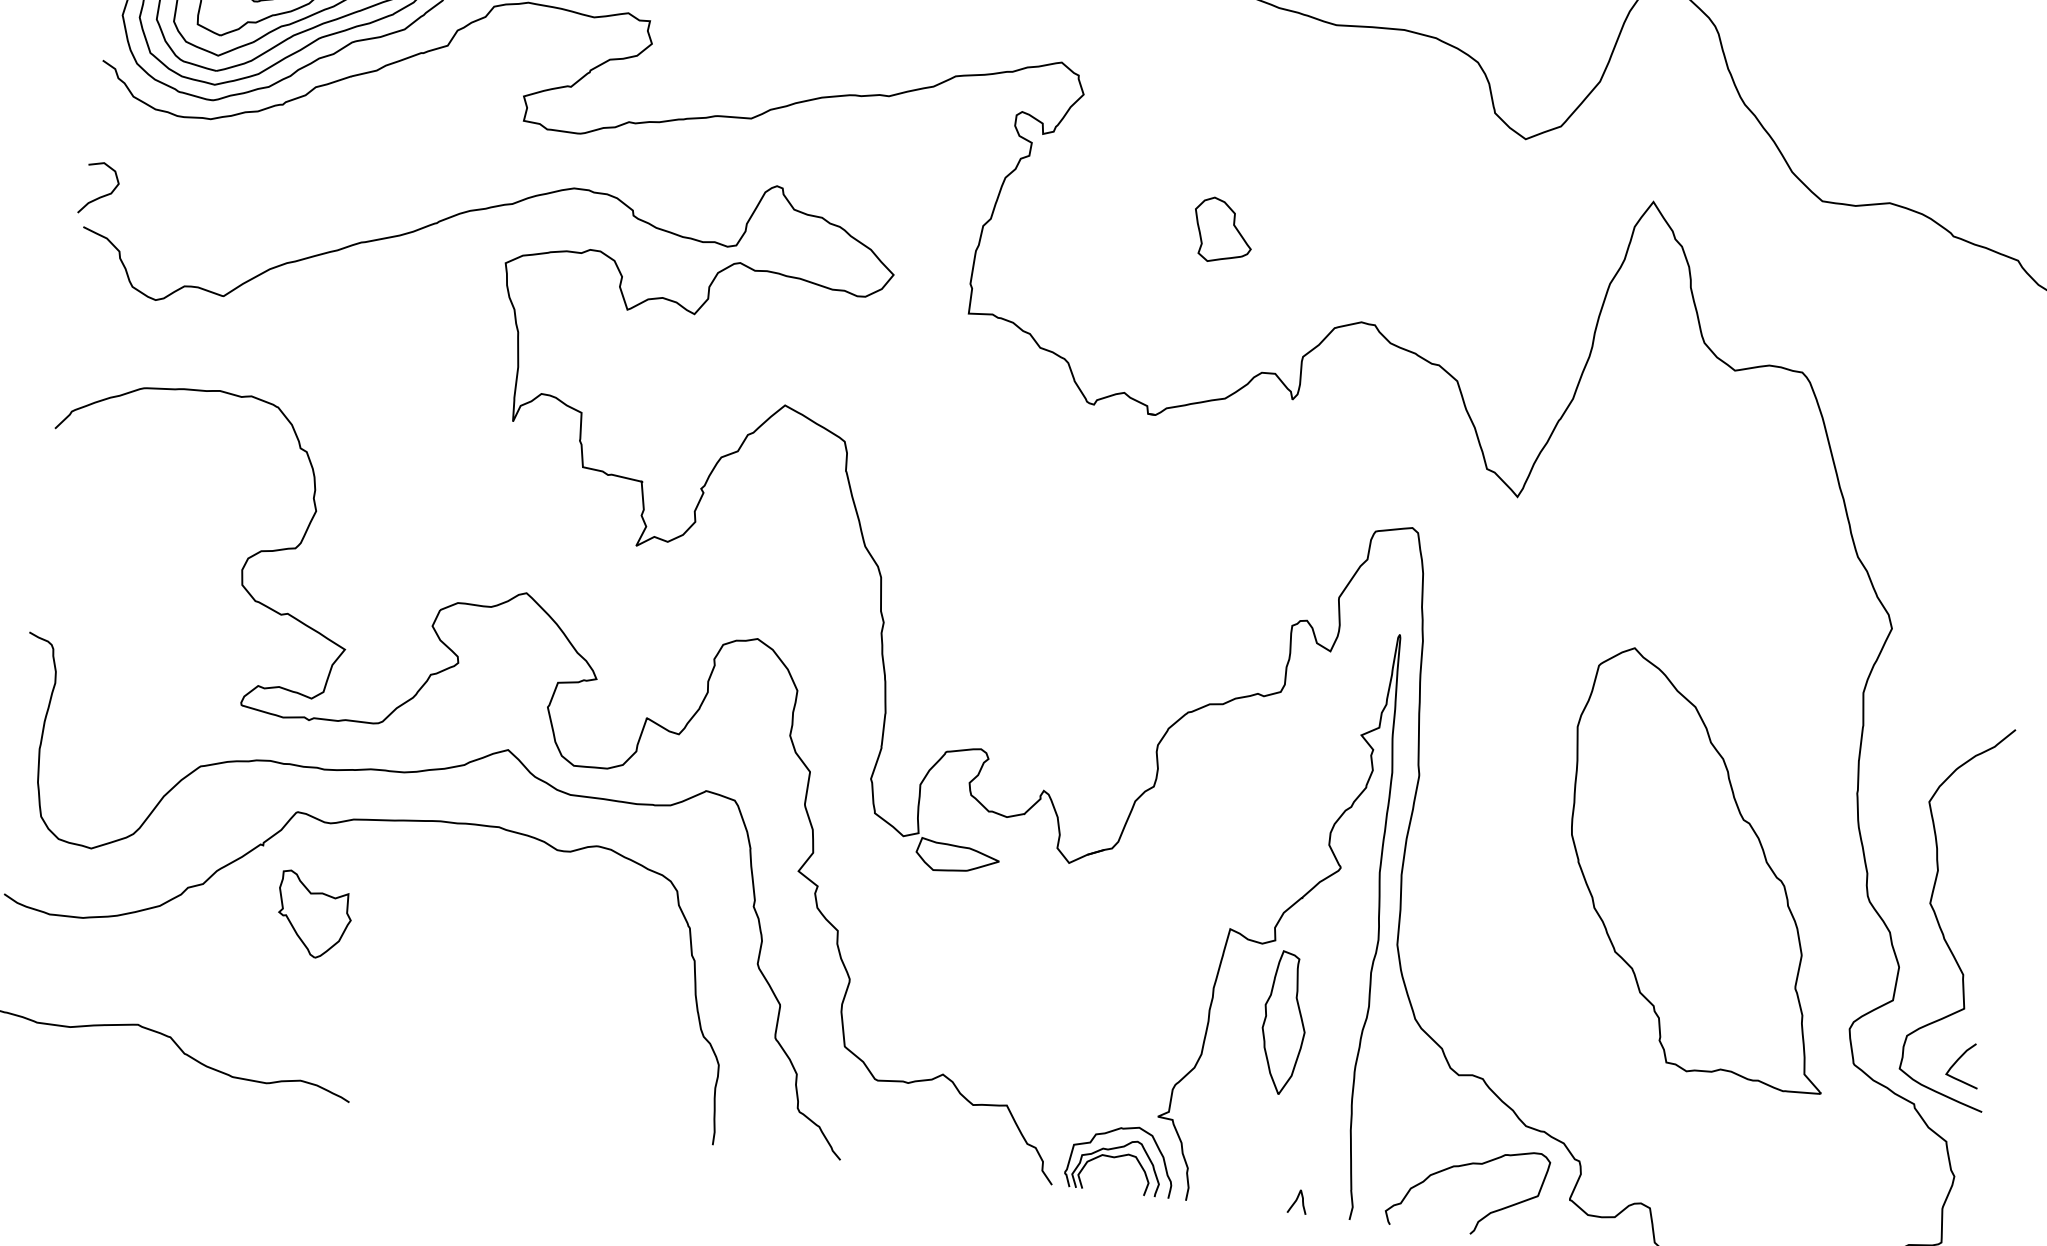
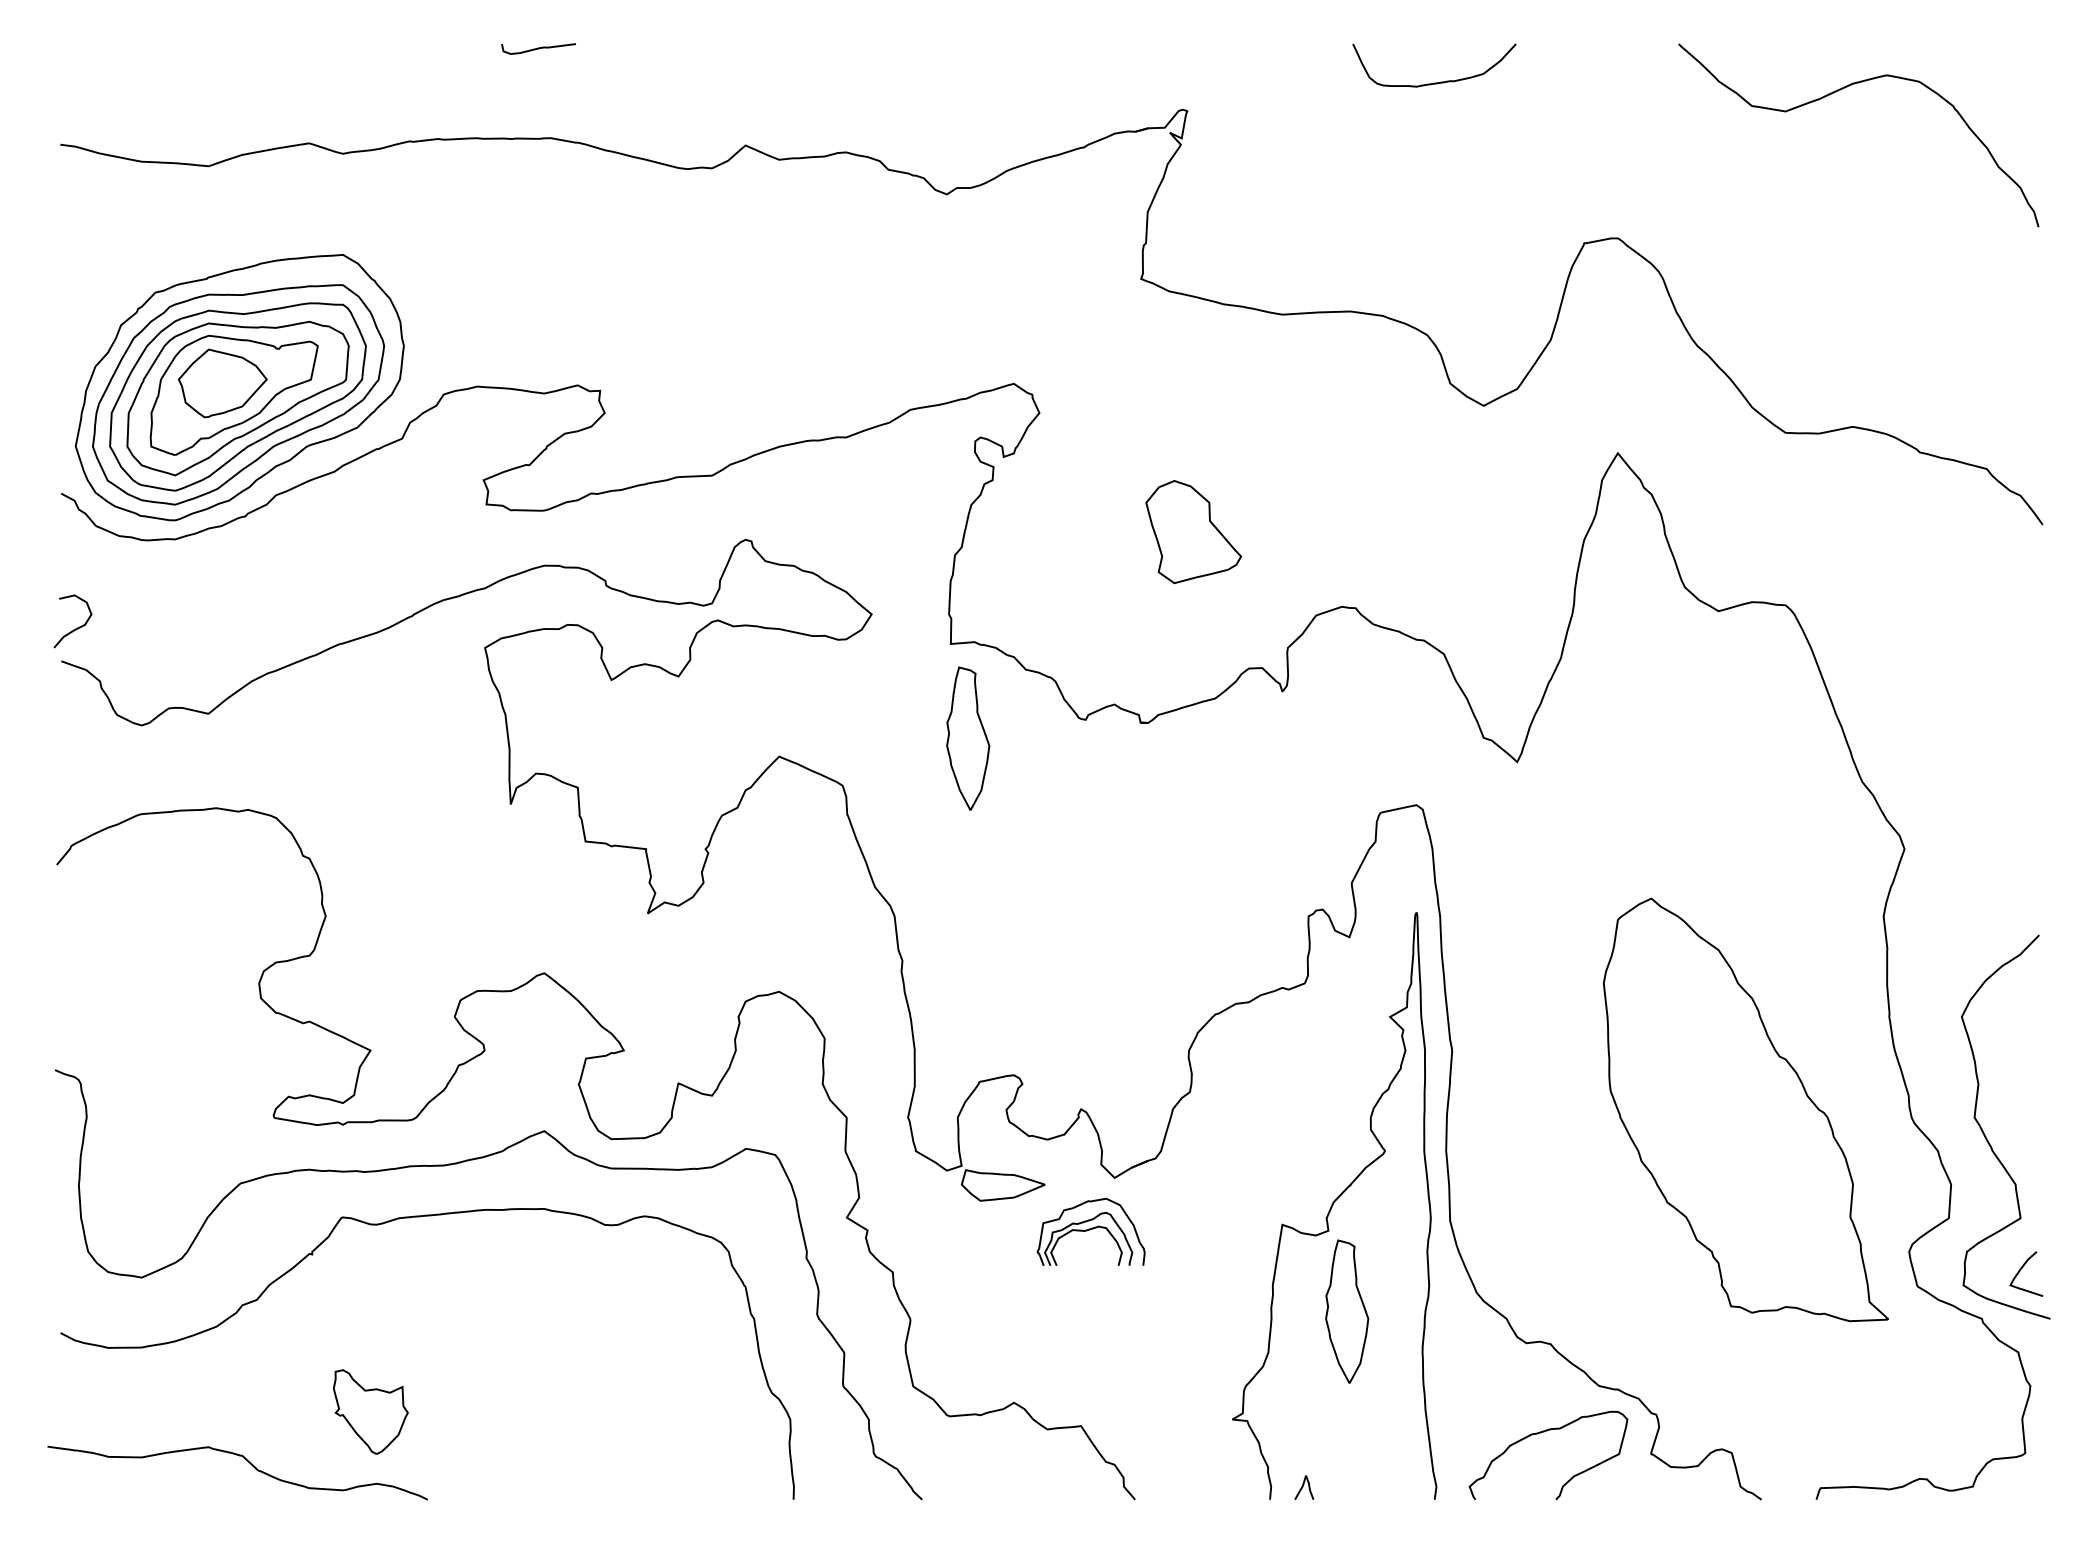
part: (1222, 230) -> (1193, 531), size x1.6
part: (975, 409) -> (968, 738), added
part: (313, 914) -> (370, 1411), moved
part: (1119, 1158) -> (1090, 1231), moved
curve: (1297, 1201) -> (1303, 1487), moved

